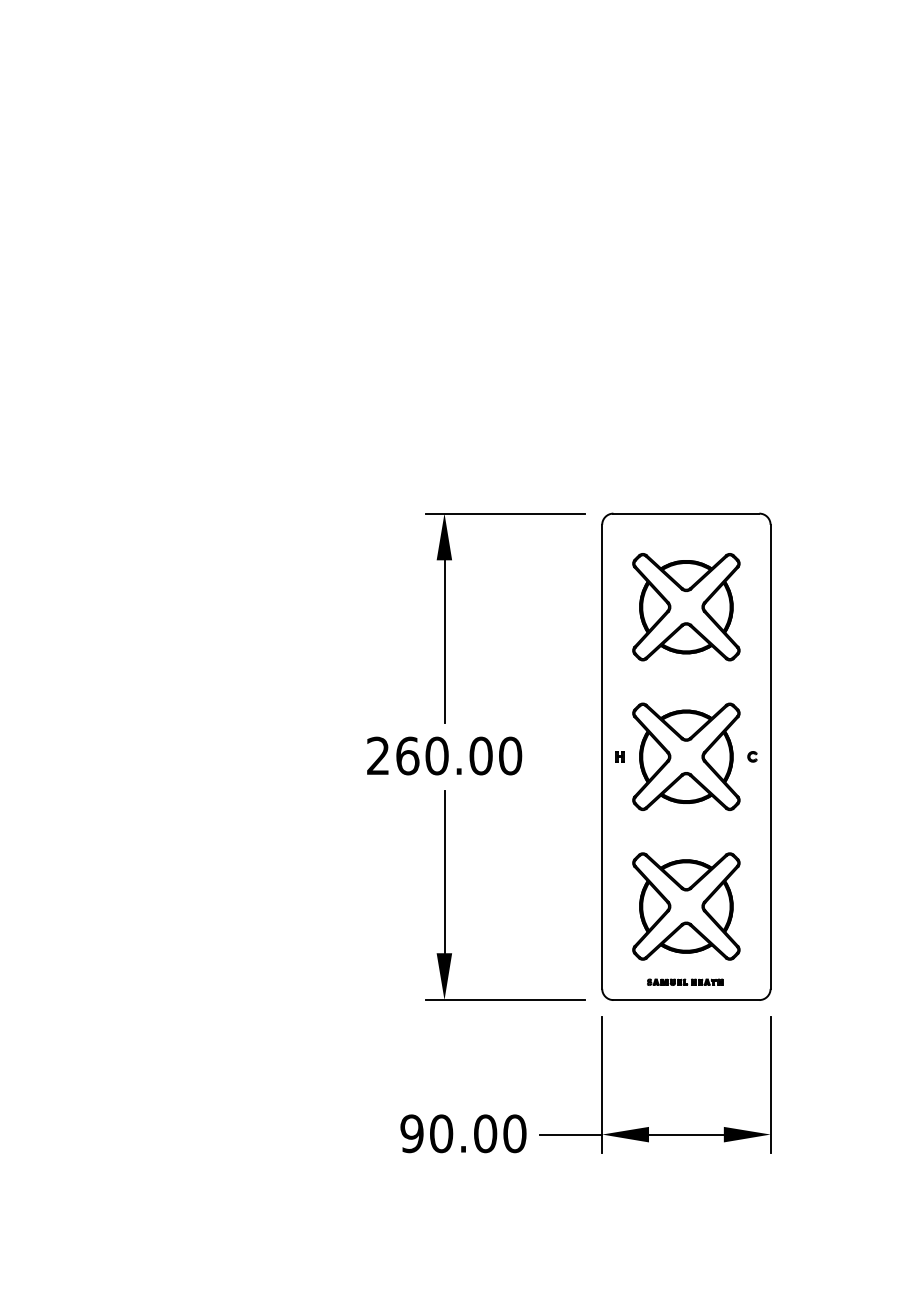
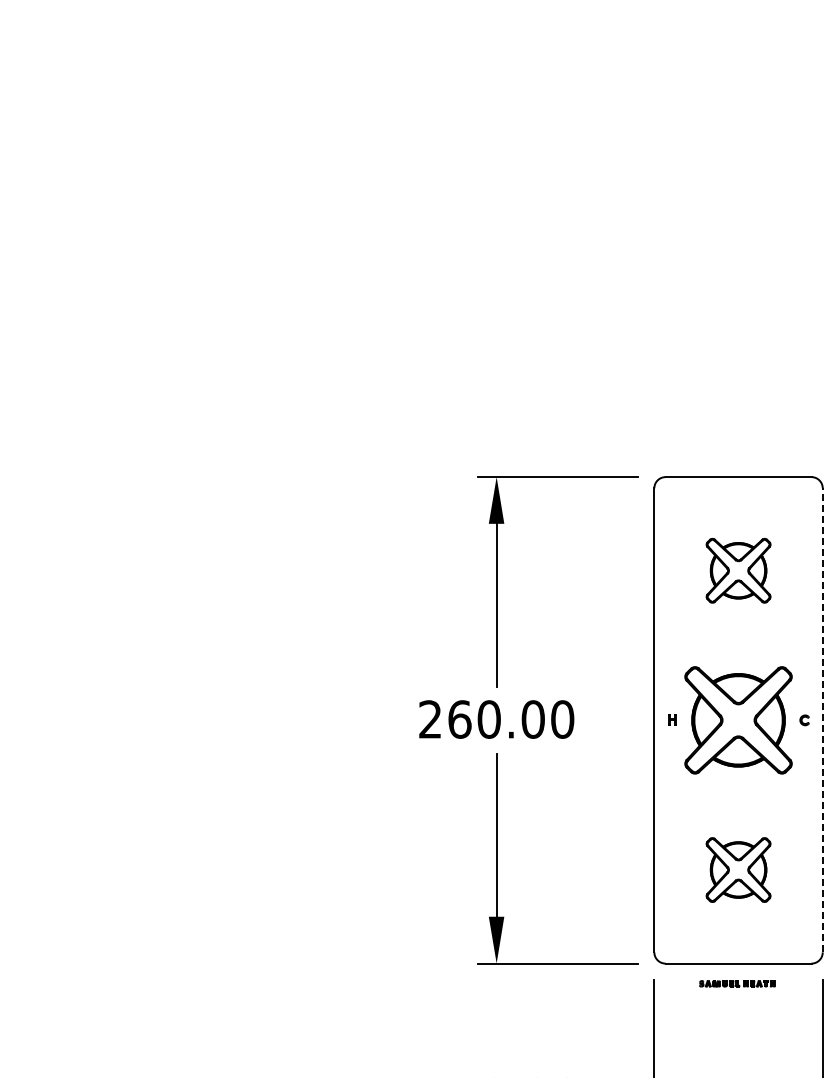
part: (686, 607) -> (738, 571), size x0.6
line: (770, 756) -> (822, 720), solid -> dashed
part: (686, 906) -> (738, 870), size x0.6
part: (685, 981) -> (737, 983), moved

